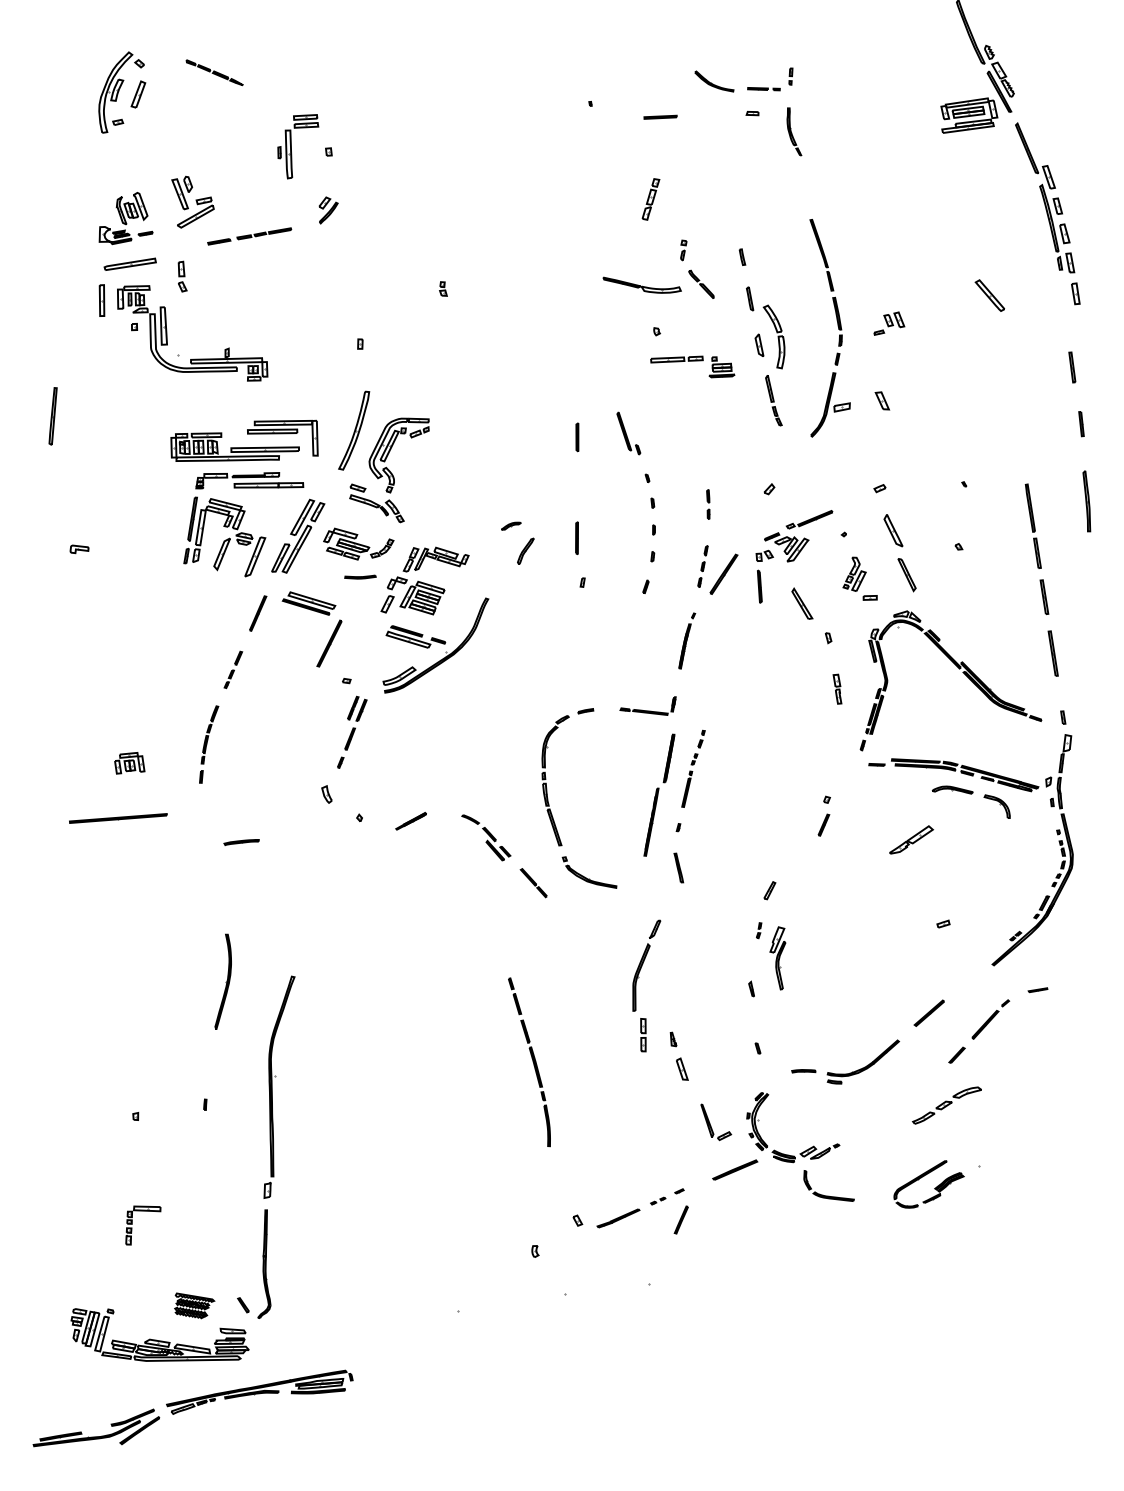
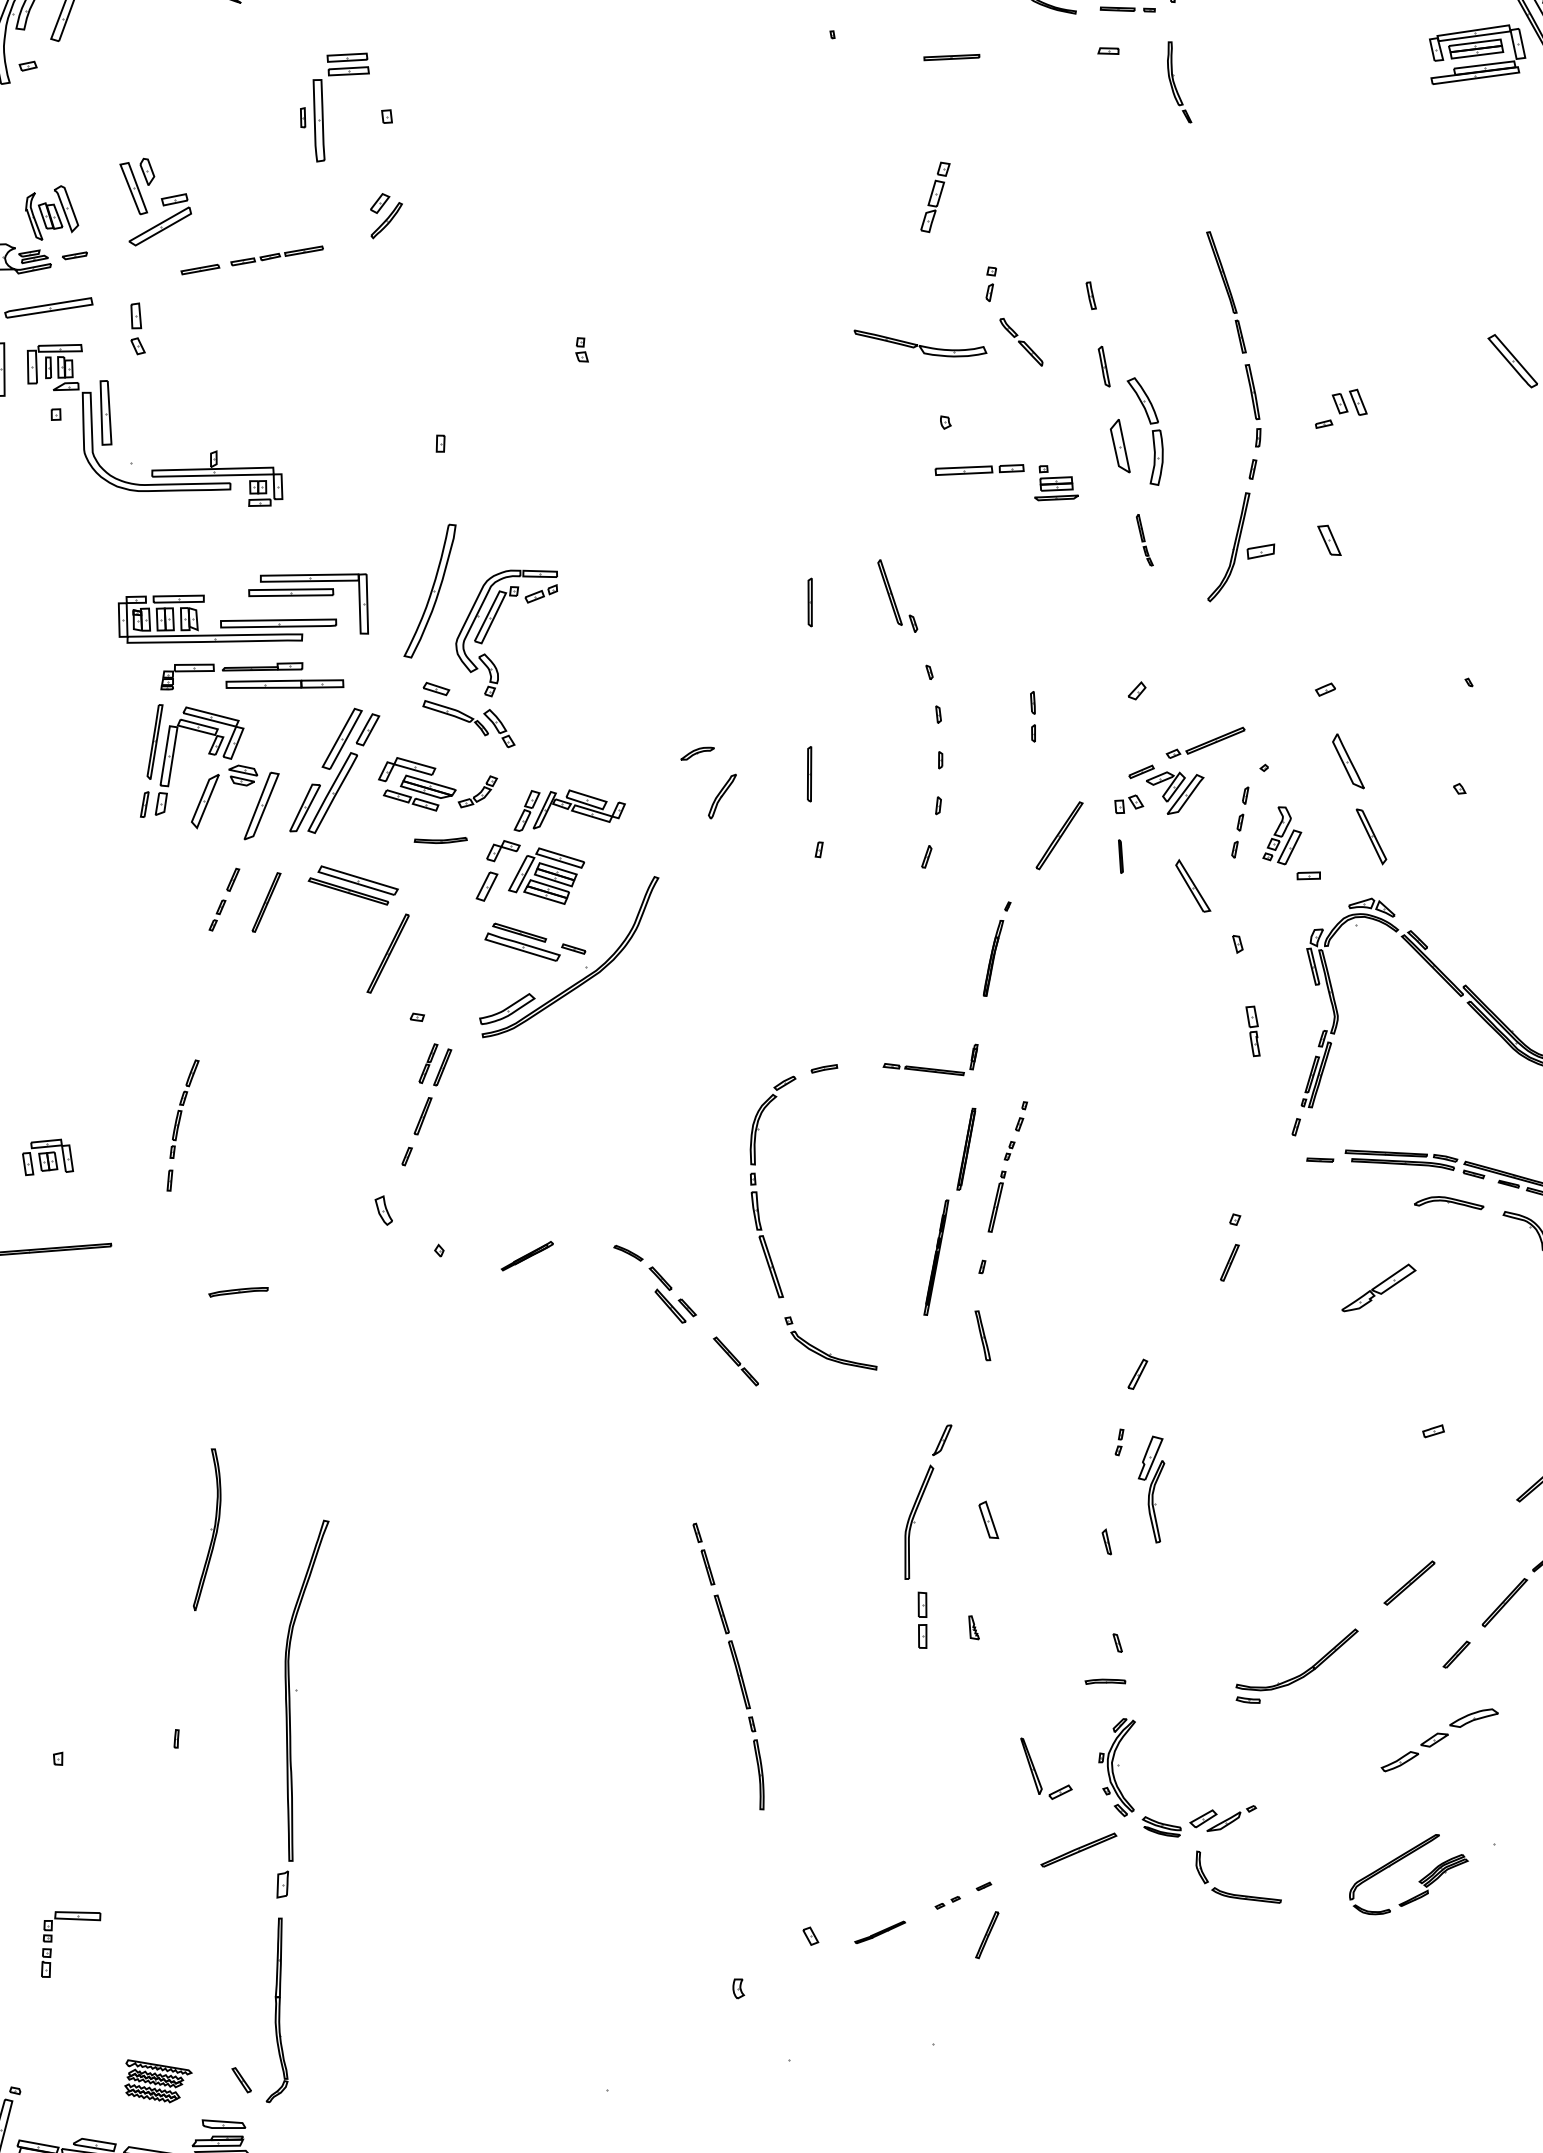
part: (759, 344) -> (1120, 444), size x1.4
part: (773, 400) -> (1144, 539), size x0.6
part: (702, 566) -> (1239, 822), moved
part: (759, 586) -> (1120, 856), size x0.6
line: (233, 669) -> (224, 898), moved
part: (682, 1068) -> (989, 1518), moved
line: (803, 1071) -> (1104, 1682), moved
part: (618, 1218) -> (880, 1932), size x0.7

